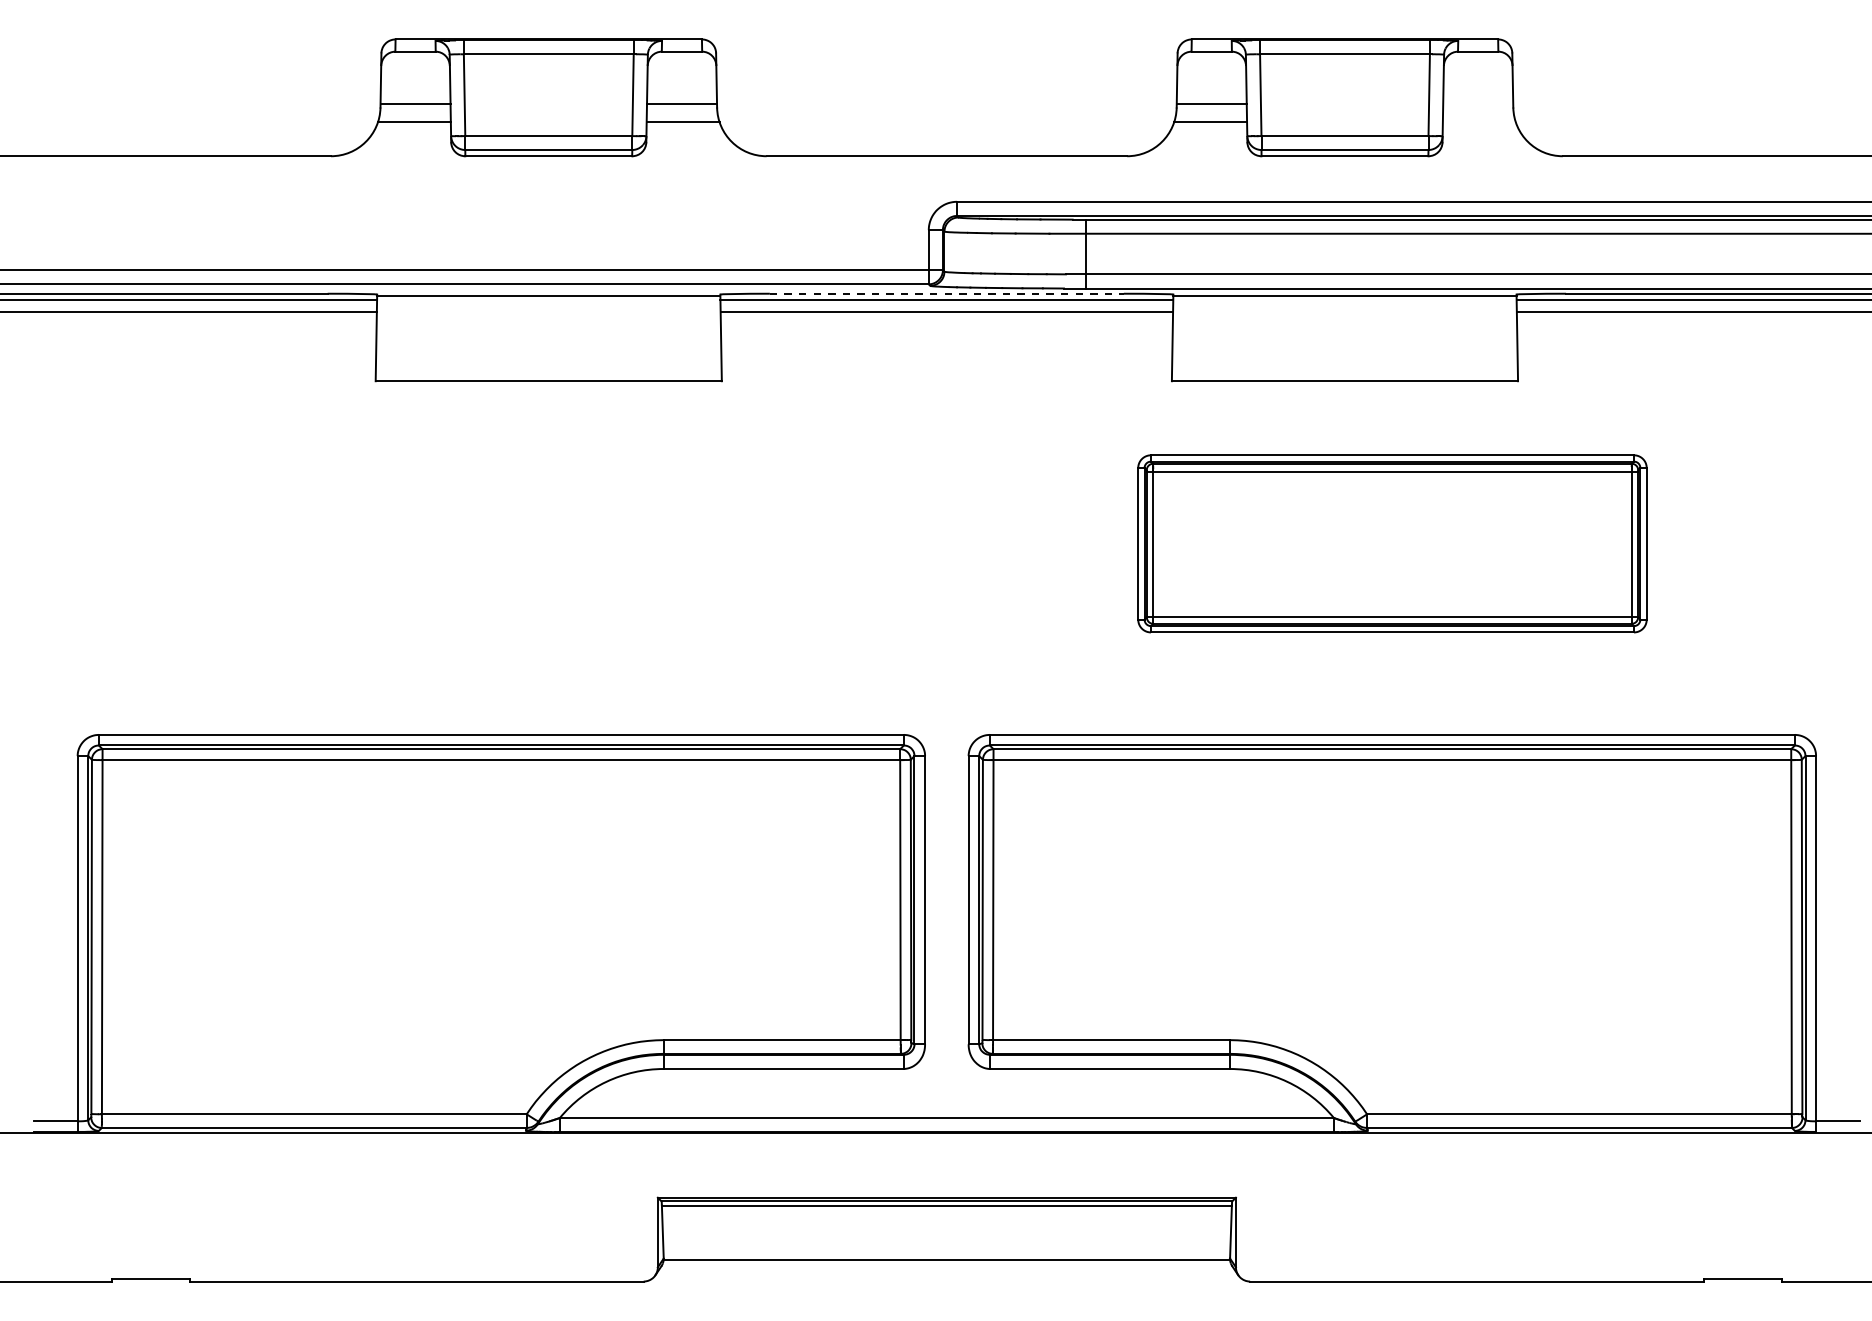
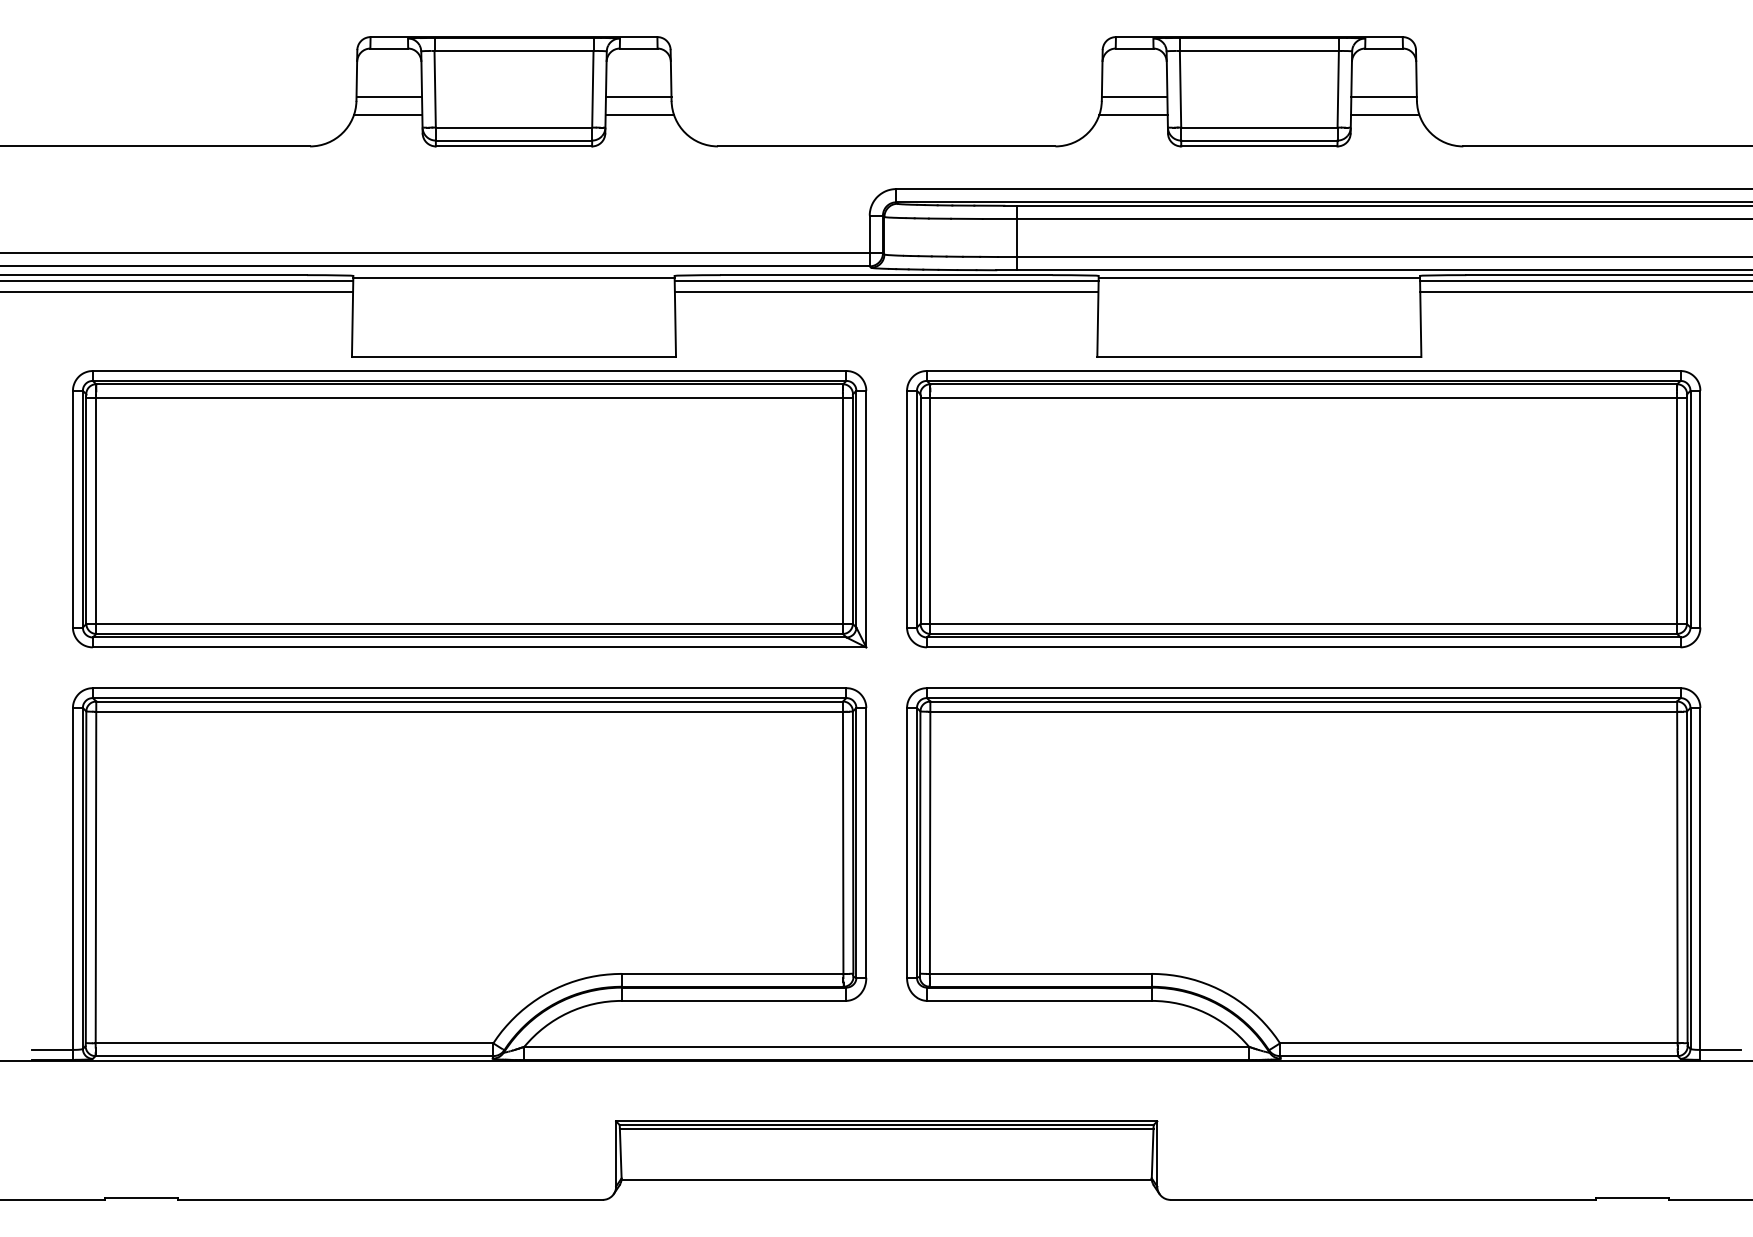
line: (1477, 103) -> (1383, 97), added
line: (1479, 122) -> (1385, 114), added
line: (946, 294) -> (886, 275), dashed -> solid
part: (501, 544) -> (469, 509), added
part: (1392, 544) -> (1303, 509), size x1.67

